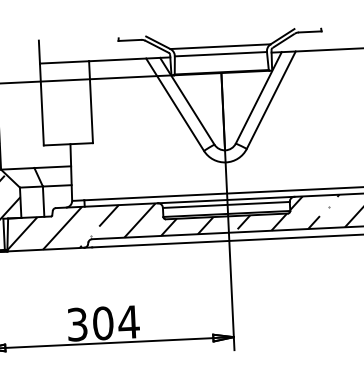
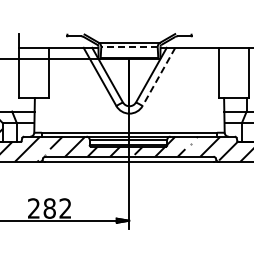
line: (220, 54) -> (129, 47), solid -> dashed
line: (270, 101) -> (158, 77), solid -> dashed
text: (102, 323) -> (49, 208), 304 -> 282

